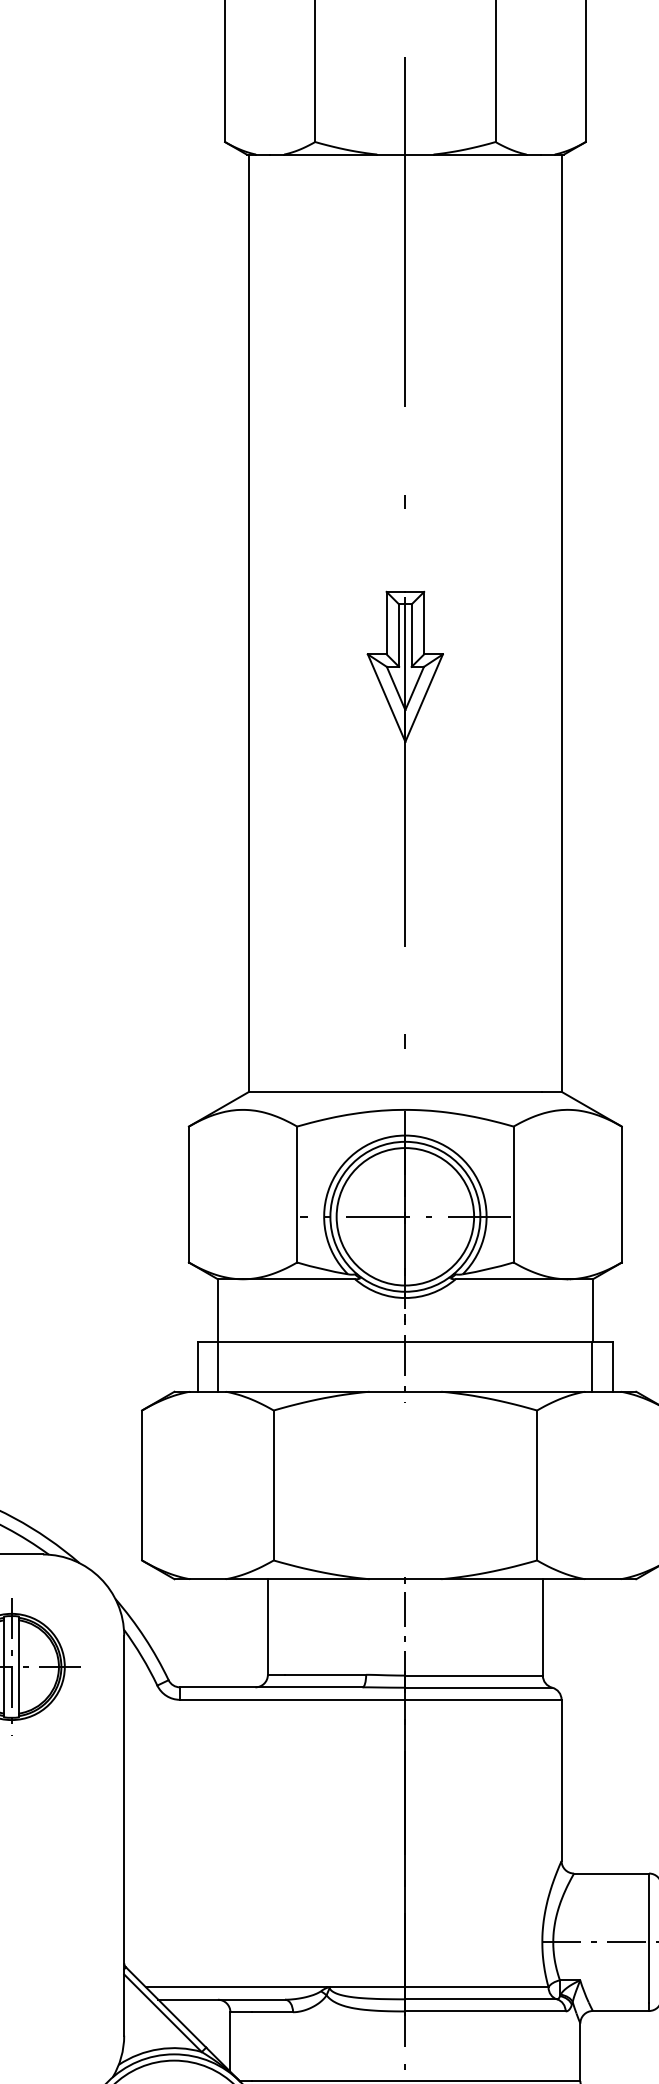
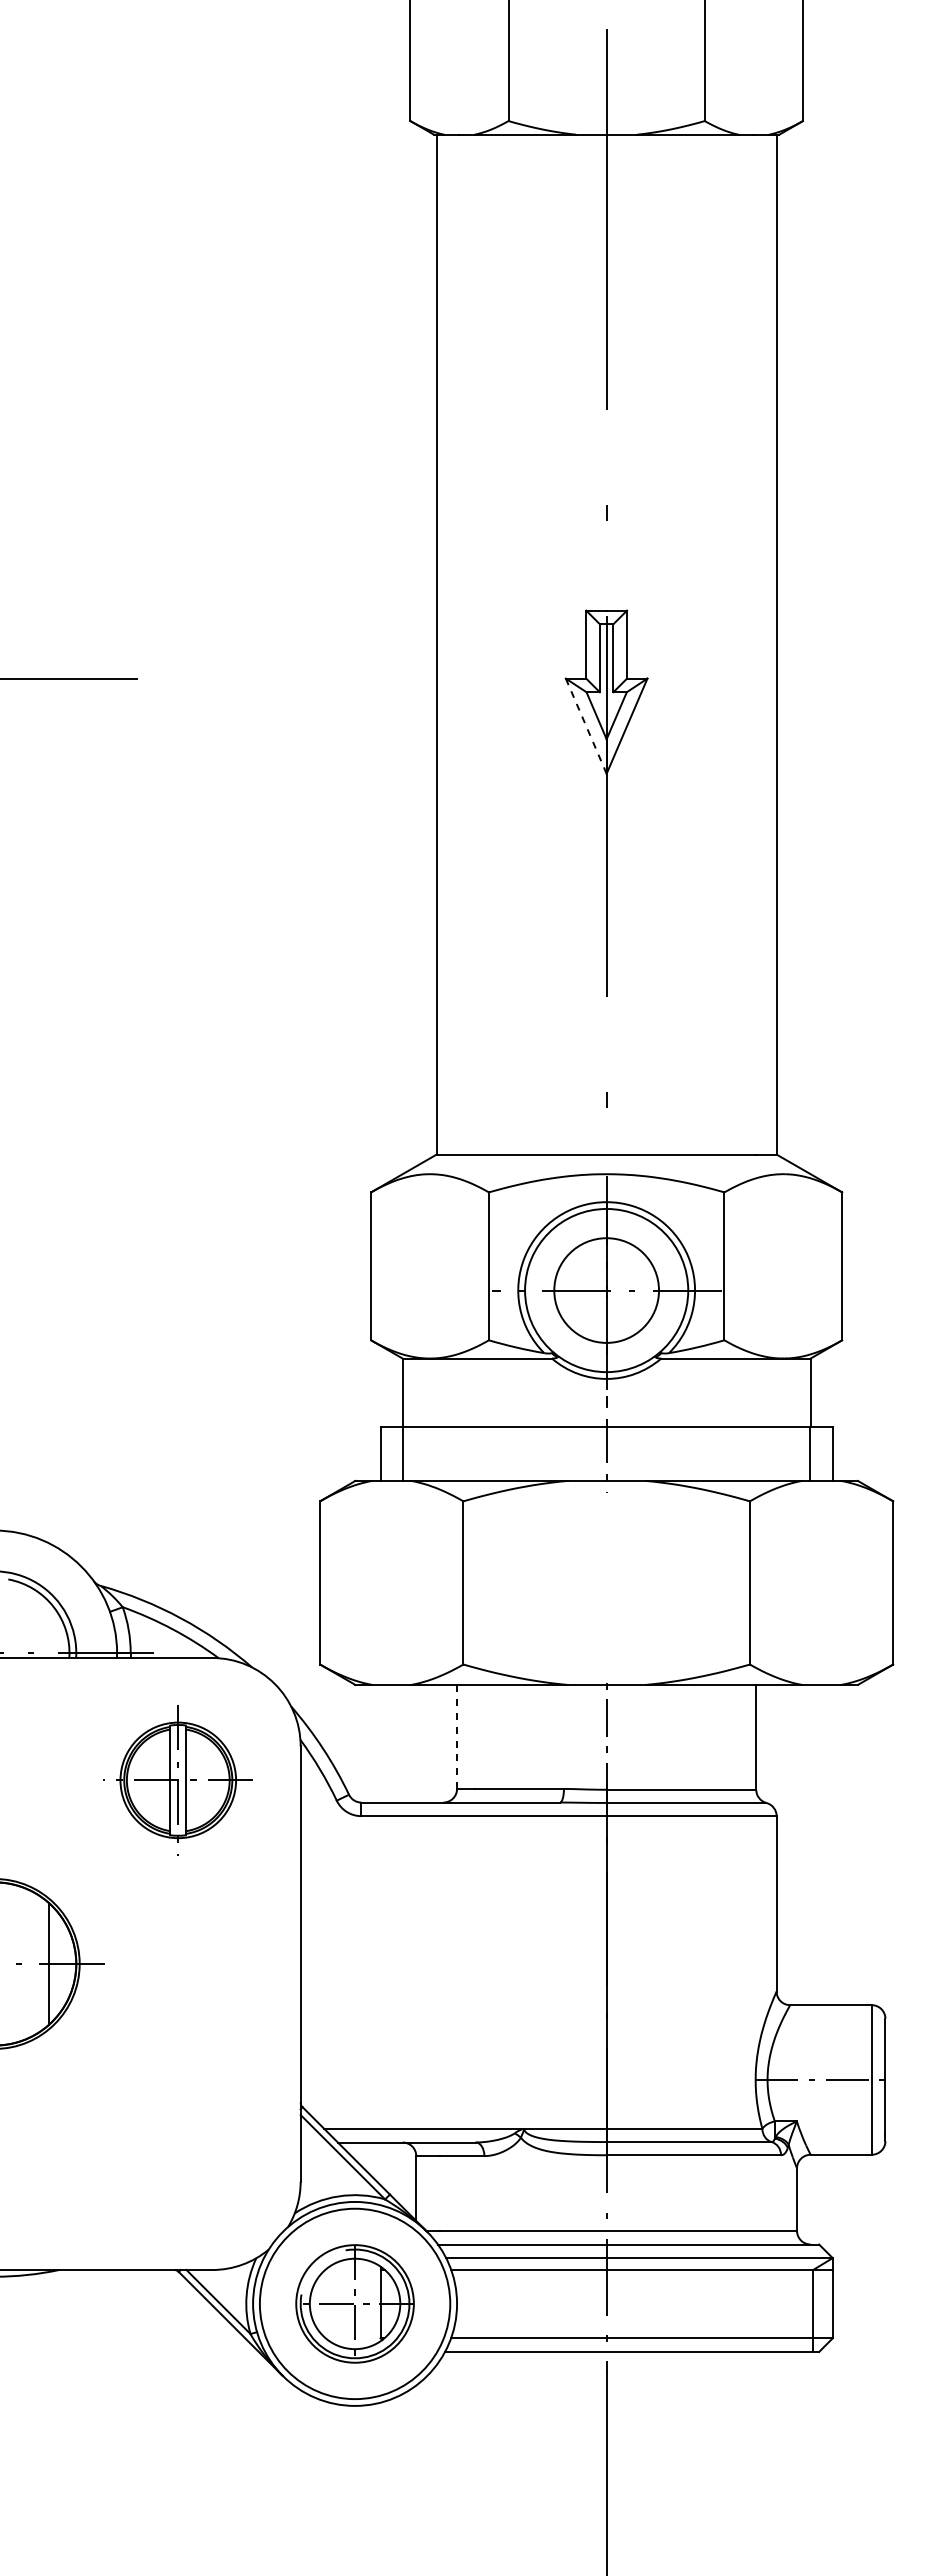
line: (386, 698) -> (586, 726), solid -> dashed
circle: (405, 1216) -> (606, 1290), size x0.7
line: (268, 1626) -> (457, 1736), solid -> dashed

